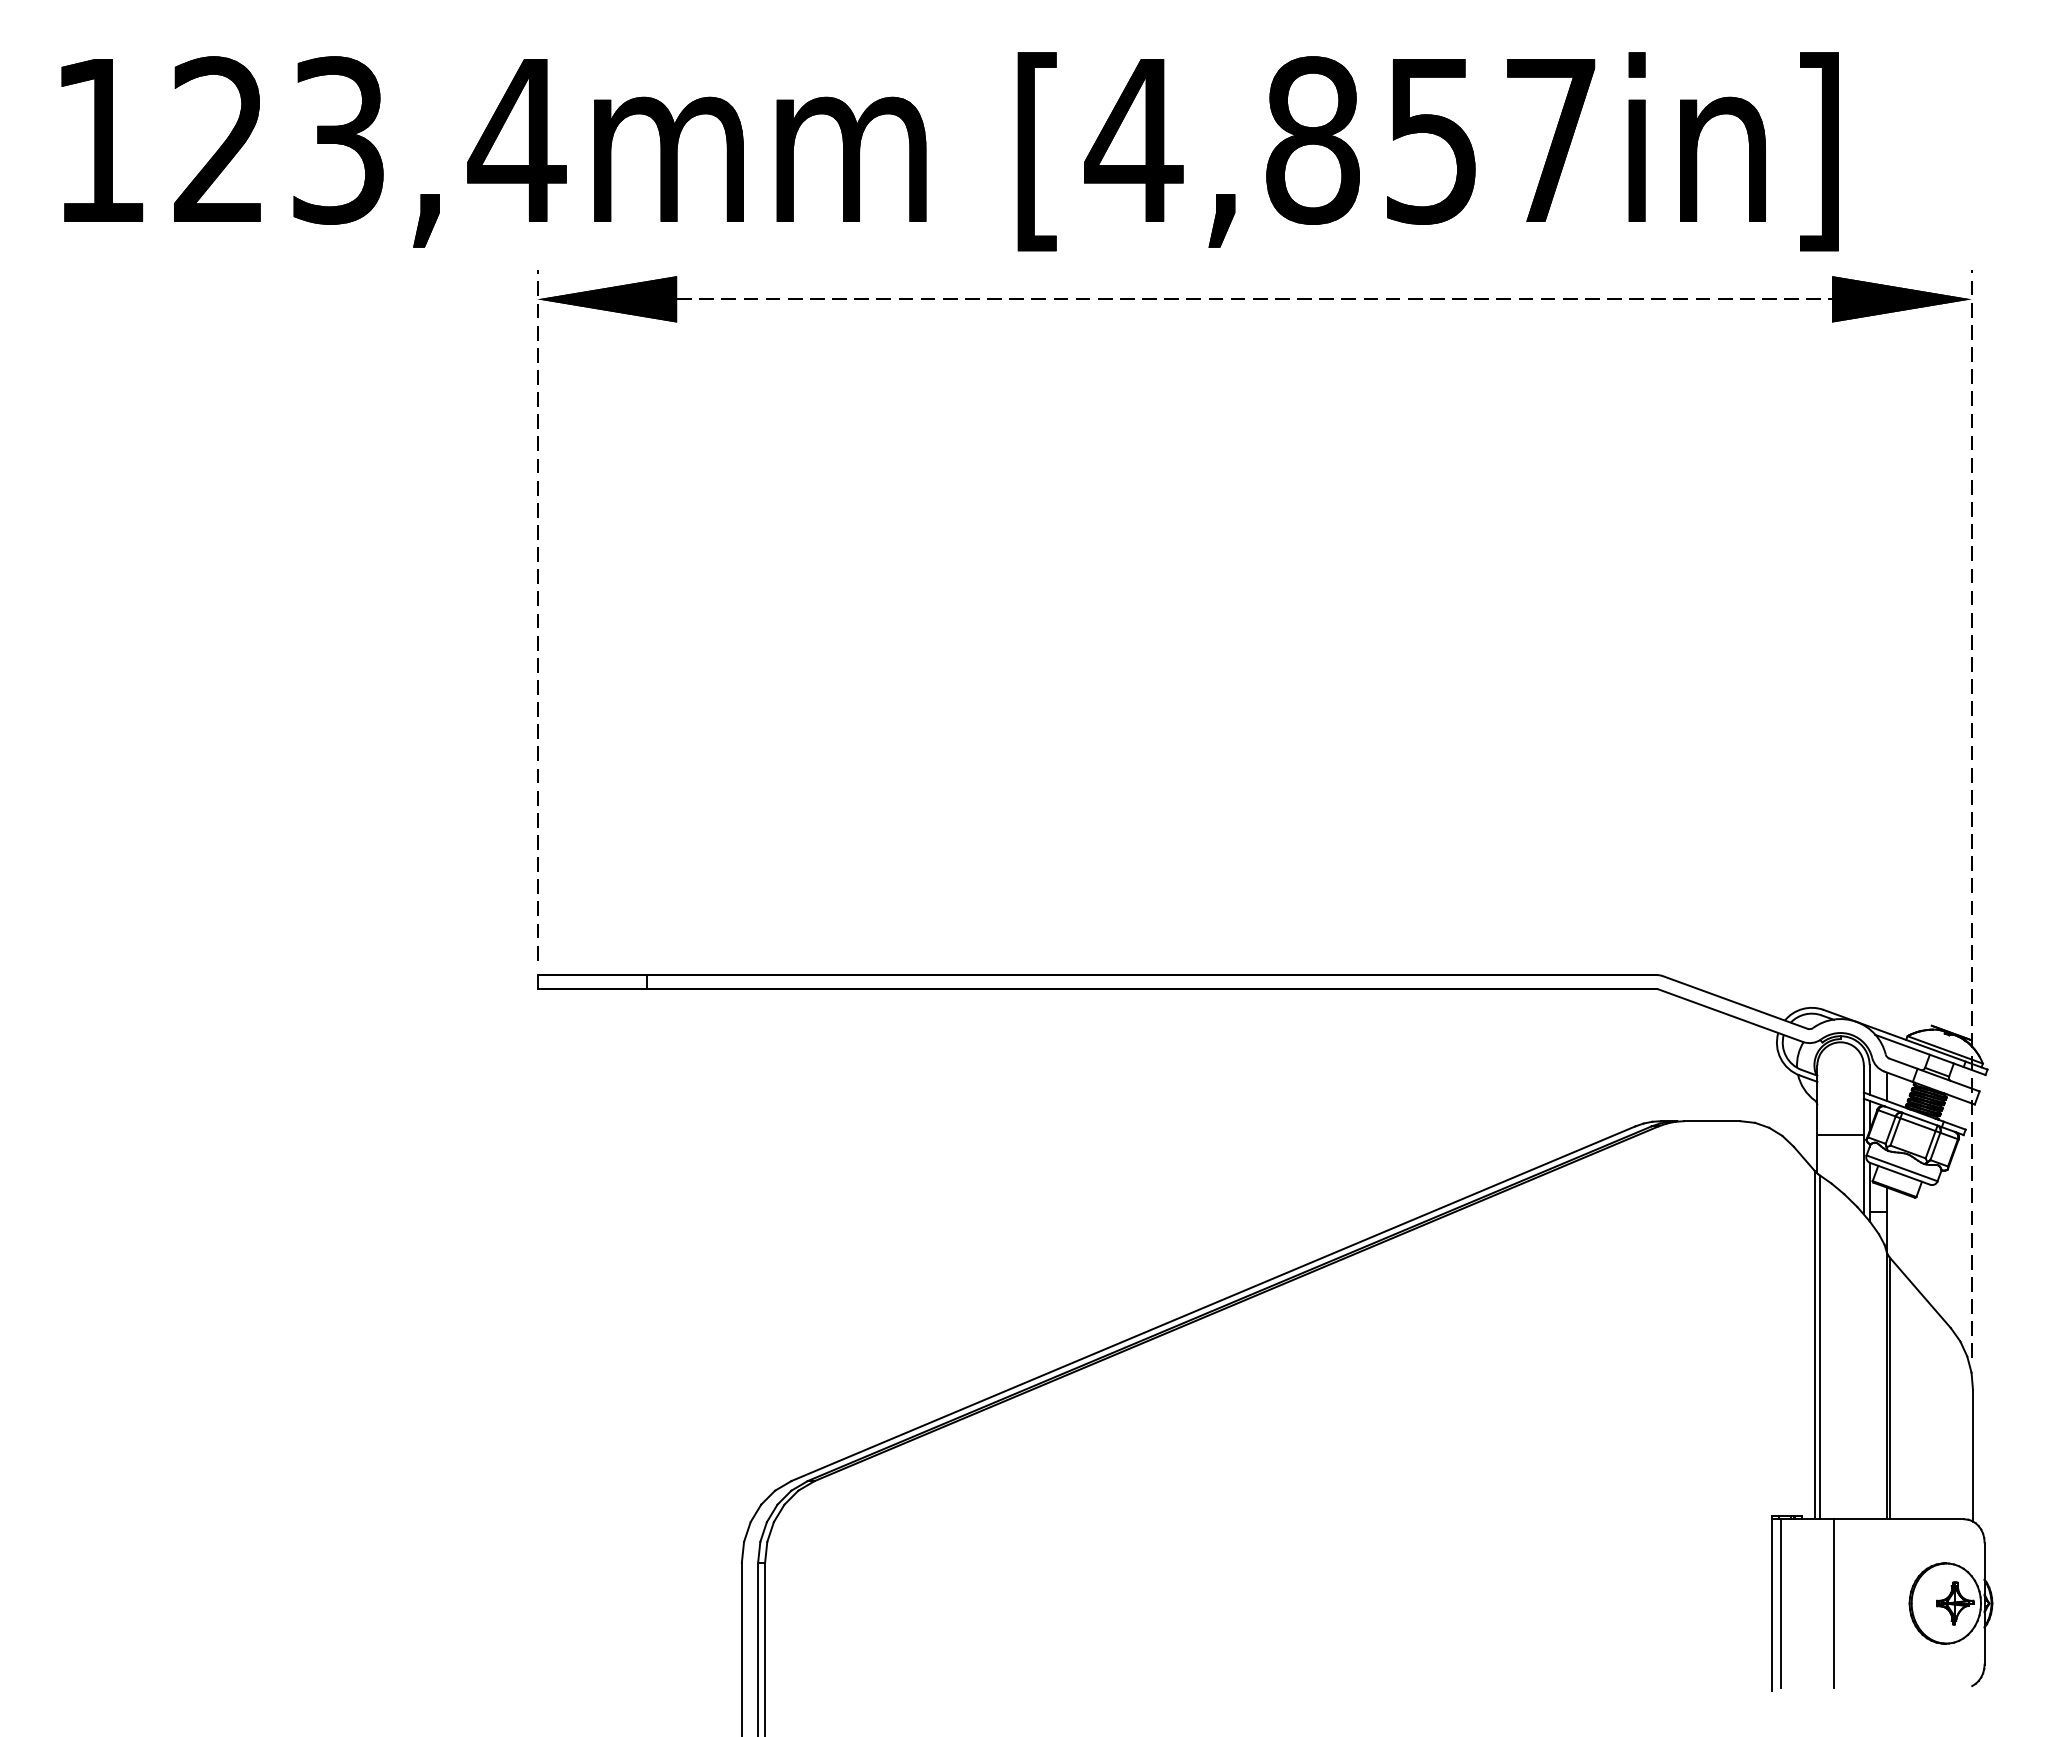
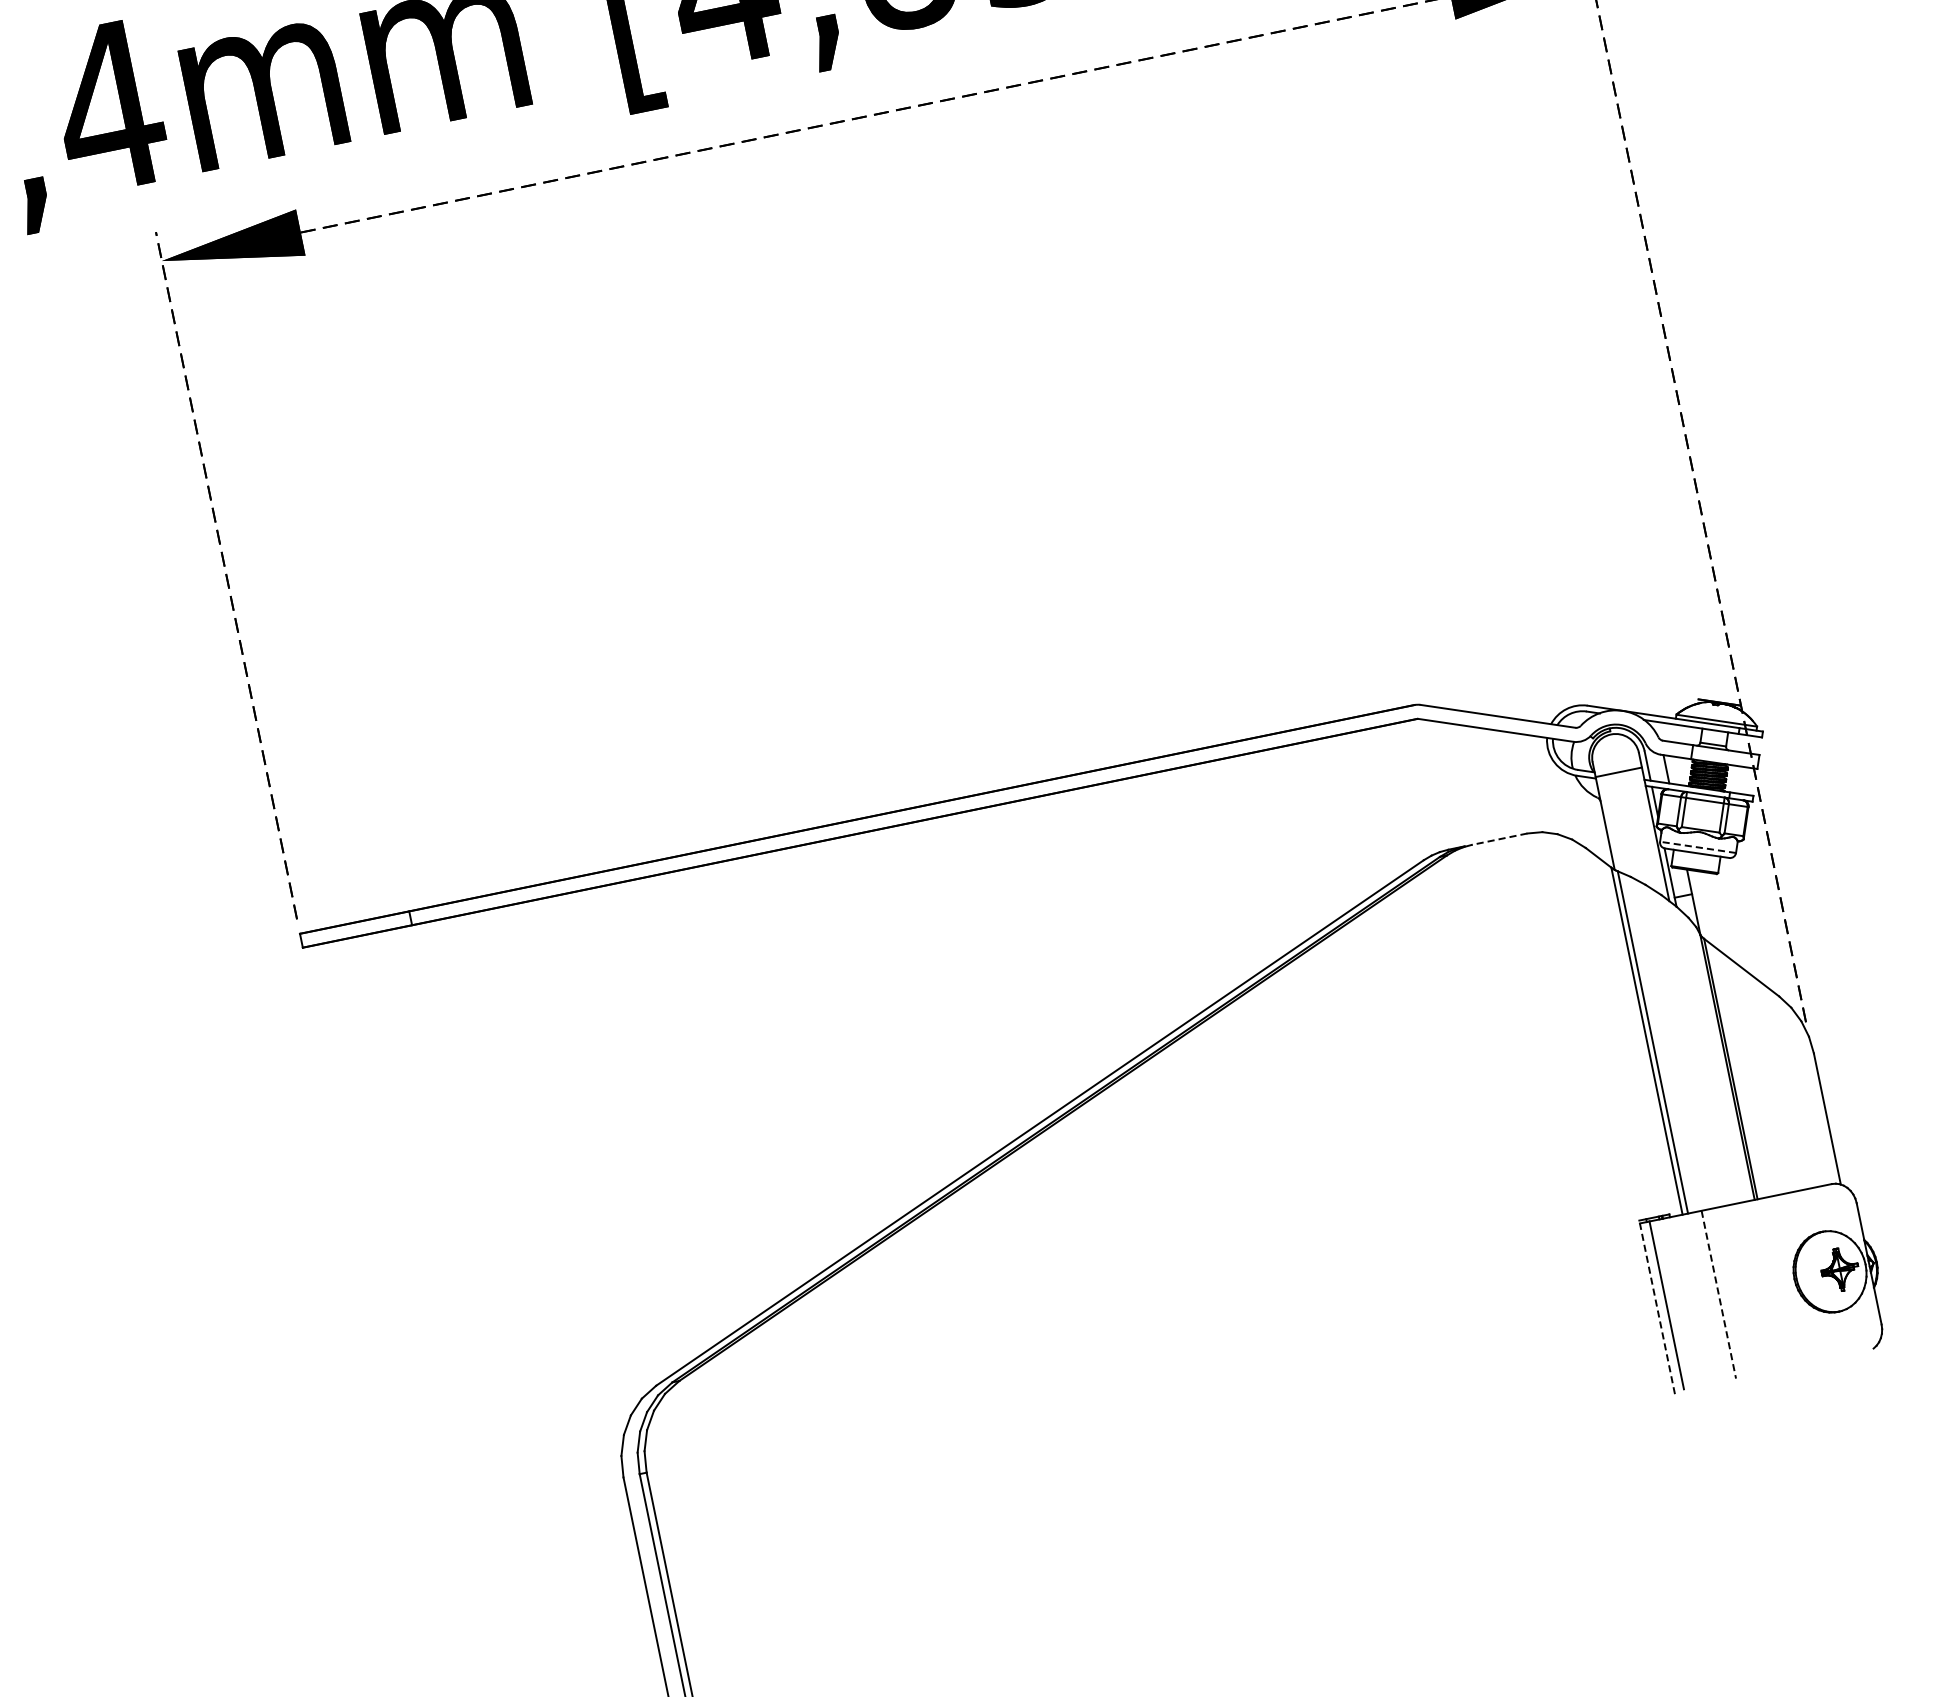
line: (1711, 1121) -> (1498, 839), solid -> dashed
line: (1840, 1135) -> (1618, 772), moved
line: (1902, 1168) -> (1698, 847), solid -> dashed
line: (1771, 1603) -> (1656, 1307), solid -> dashed
line: (1833, 1604) -> (1718, 1295), solid -> dashed

